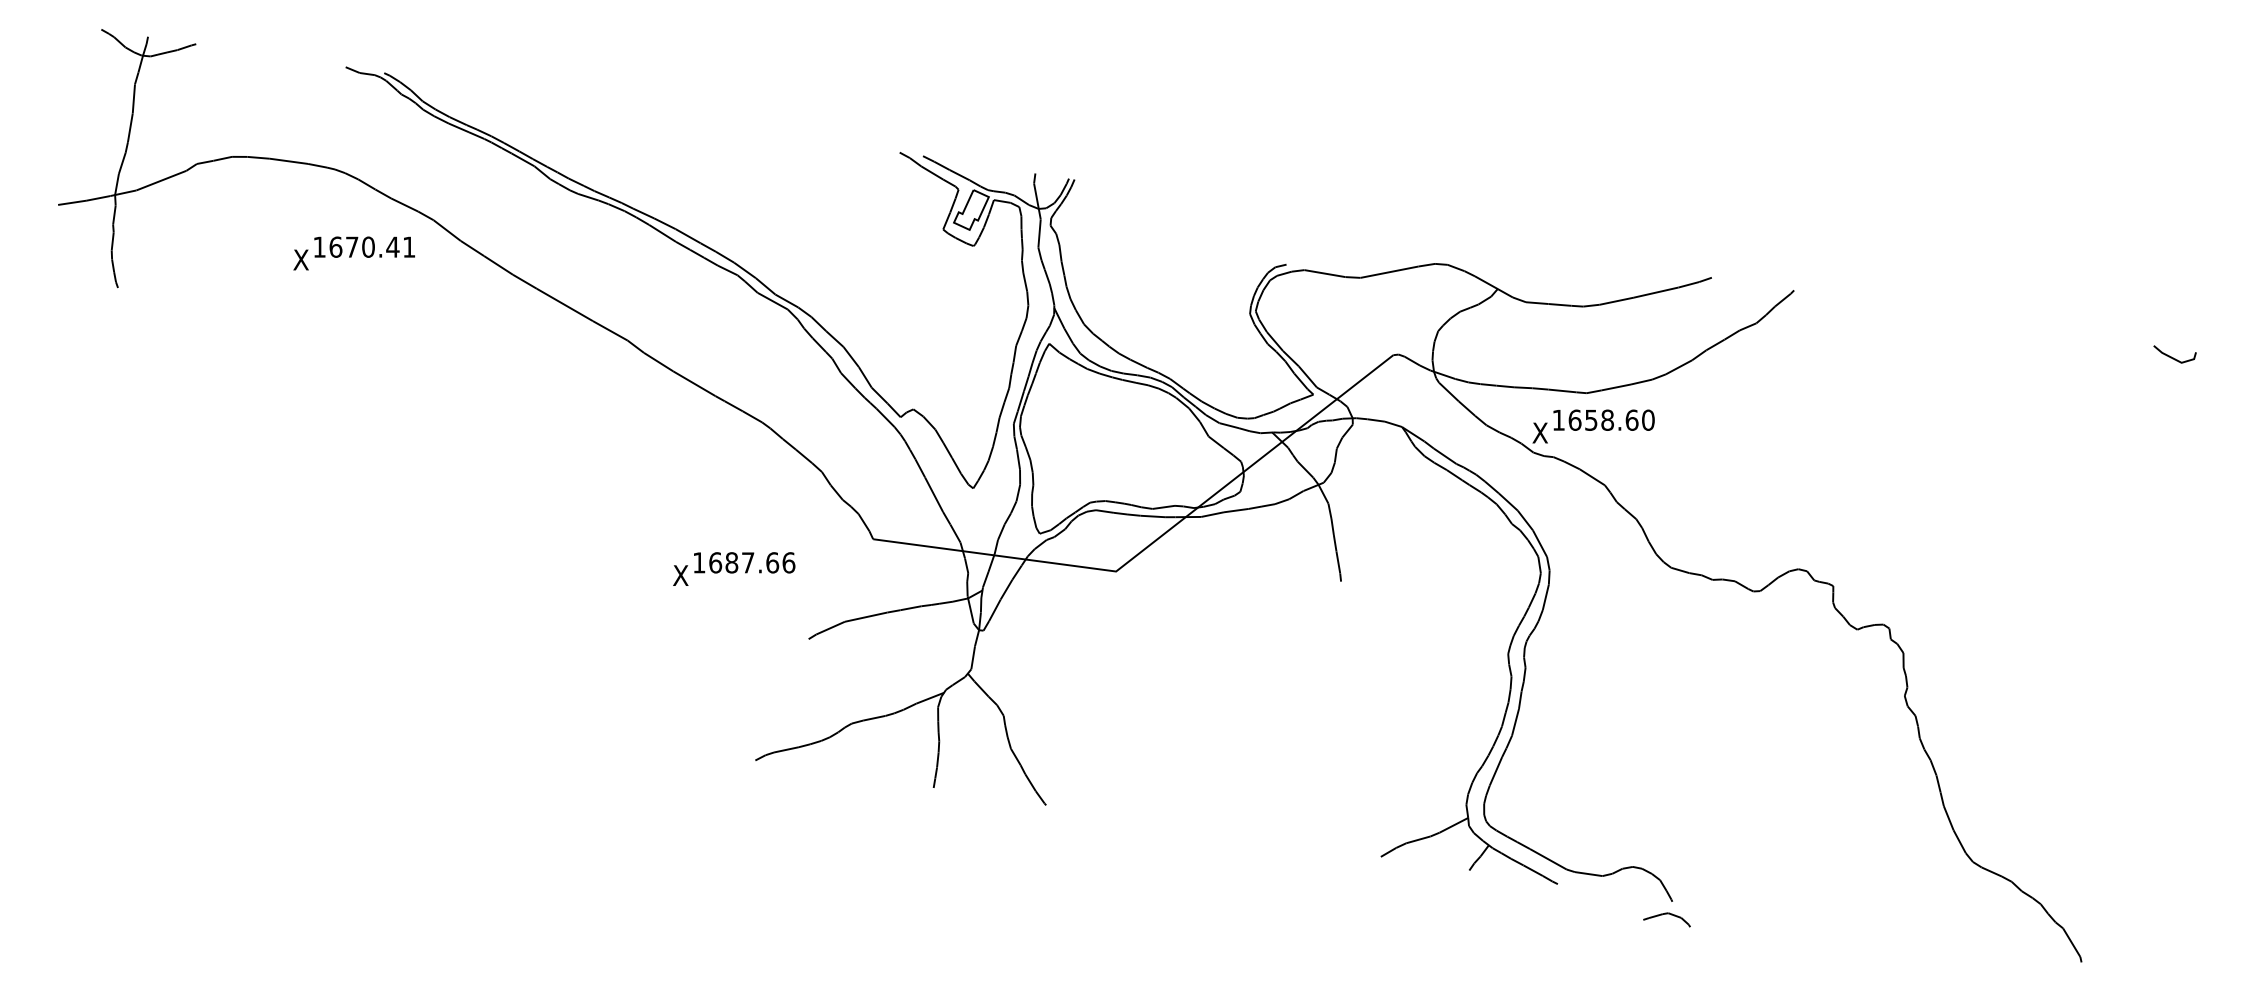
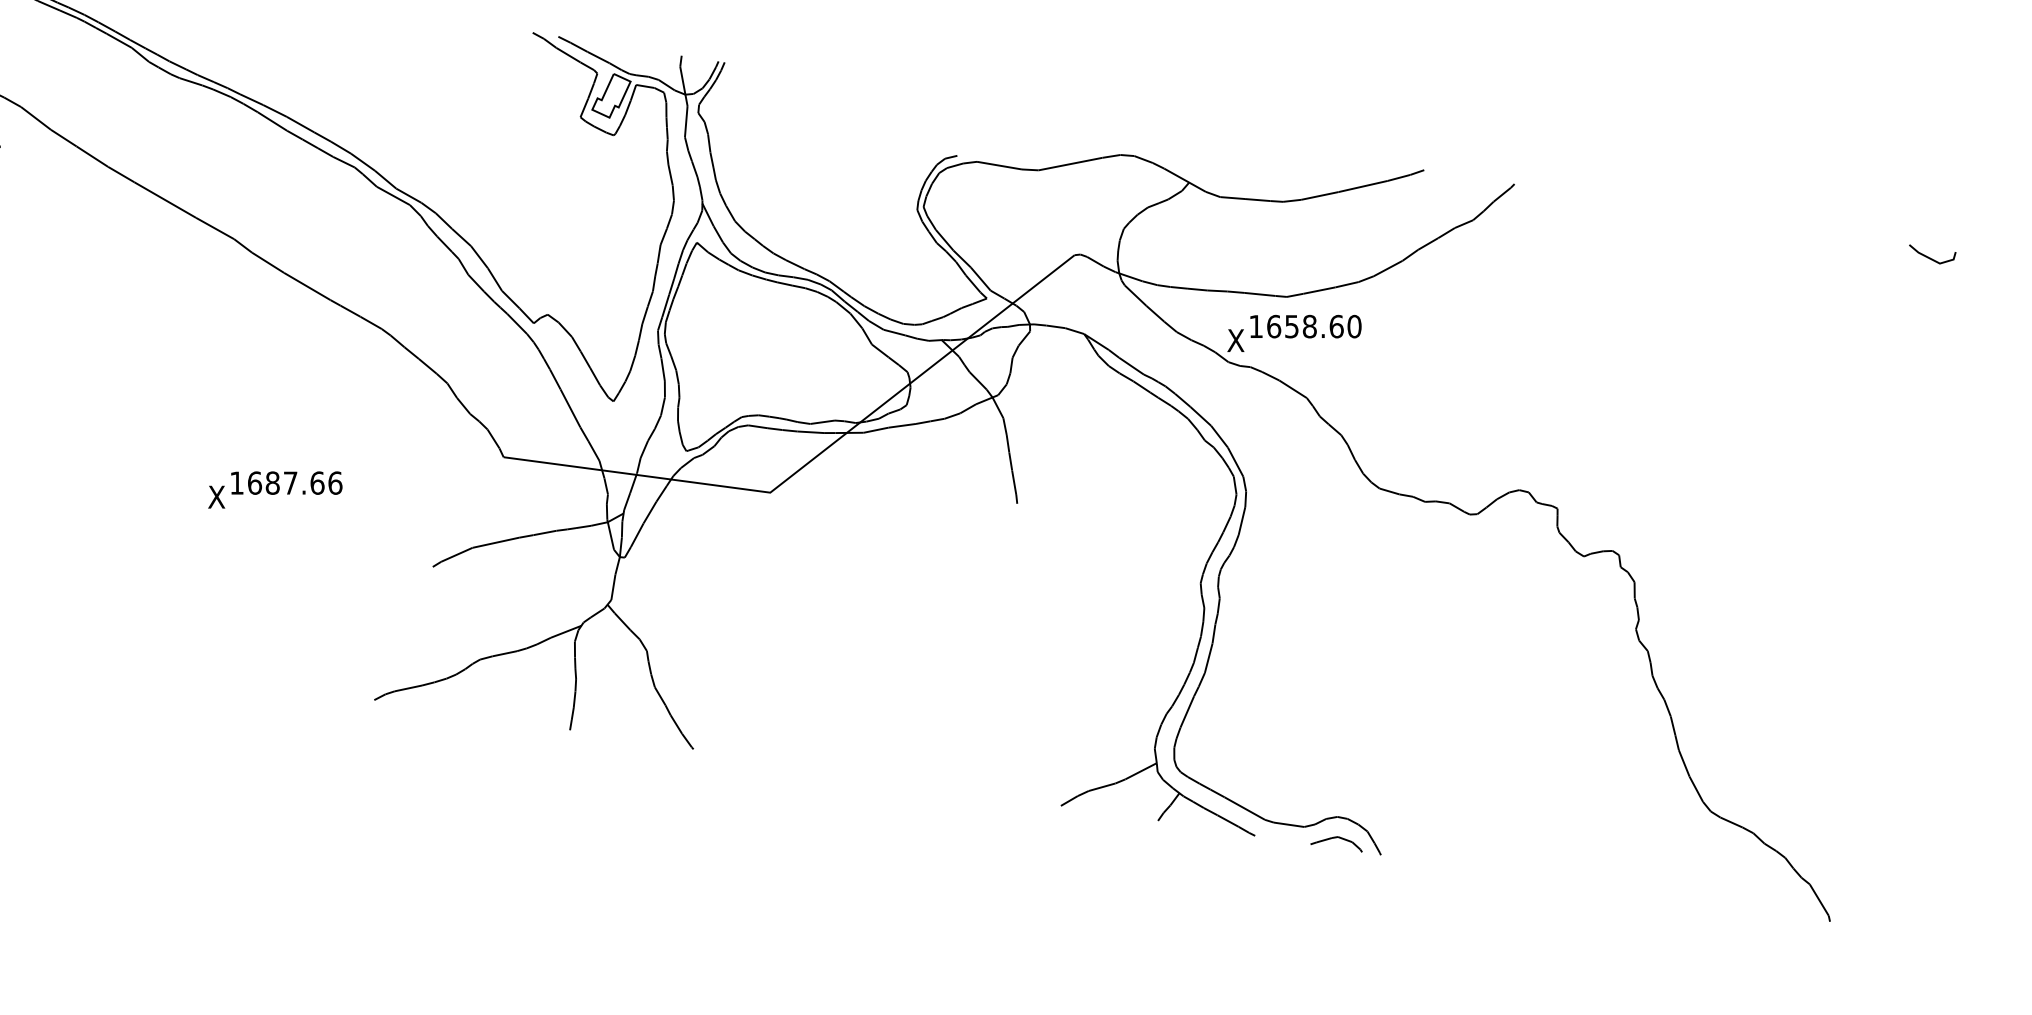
text: (734, 568) -> (275, 489), moved
curve: (1666, 914) -> (1336, 838), moved

